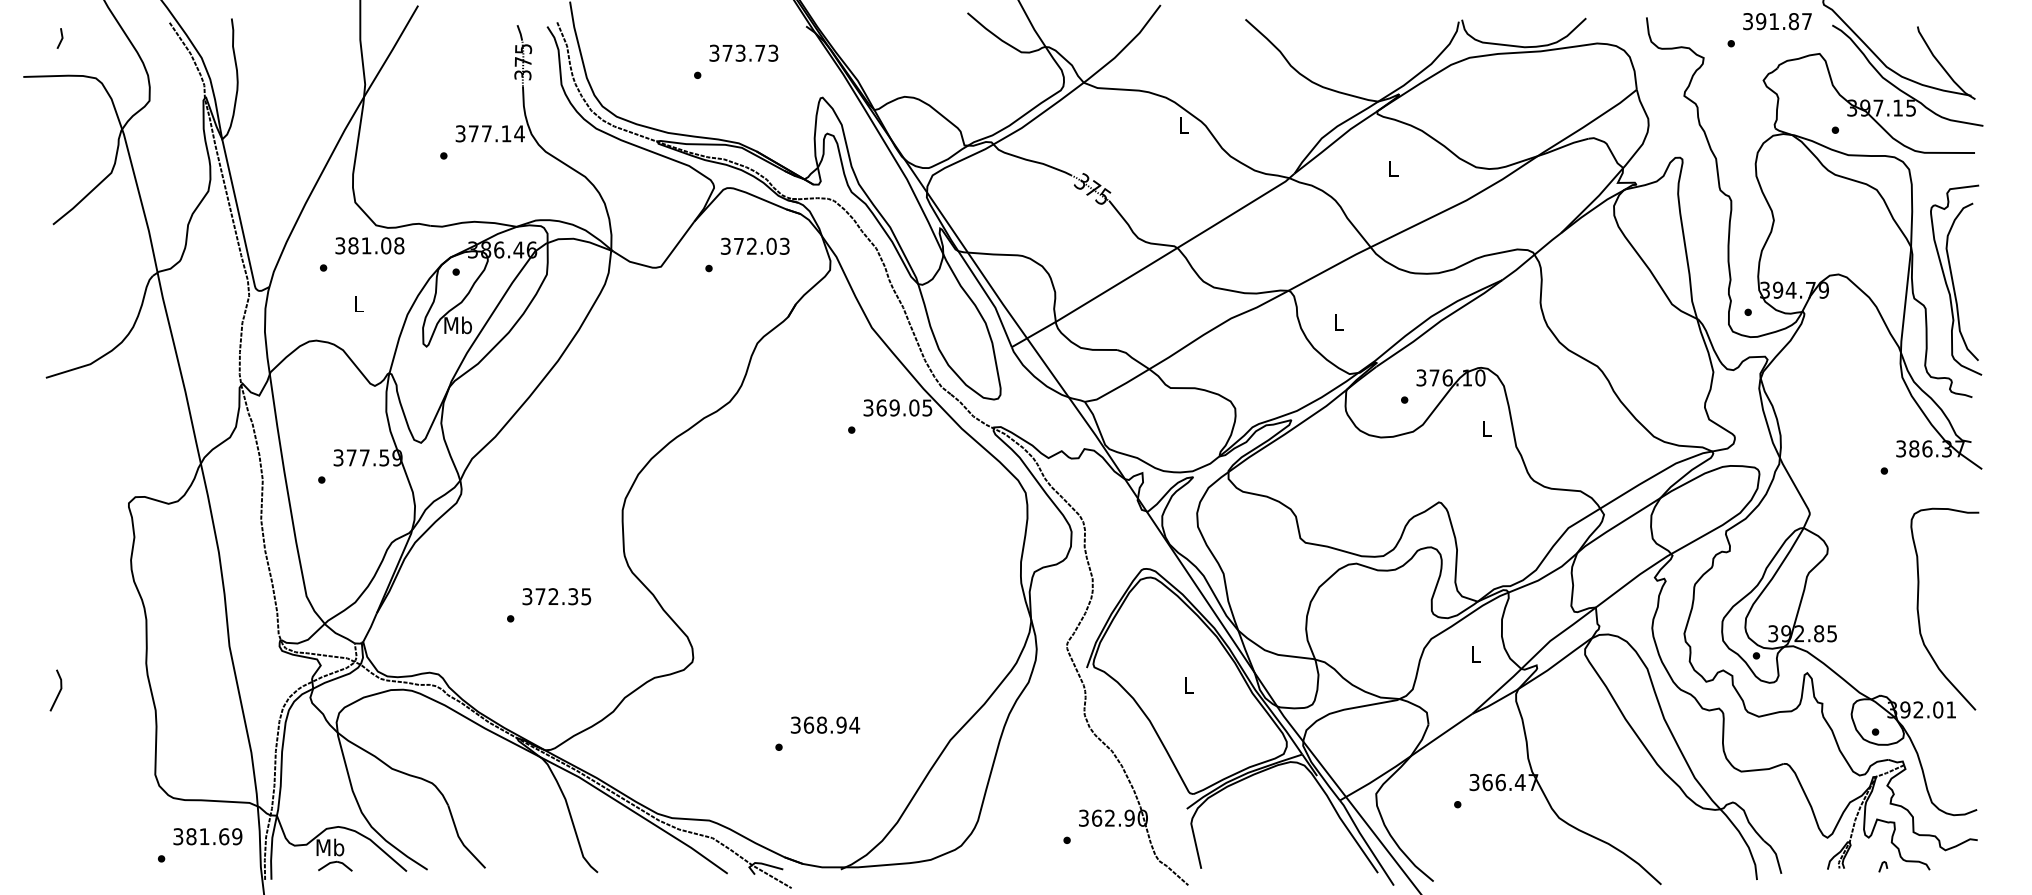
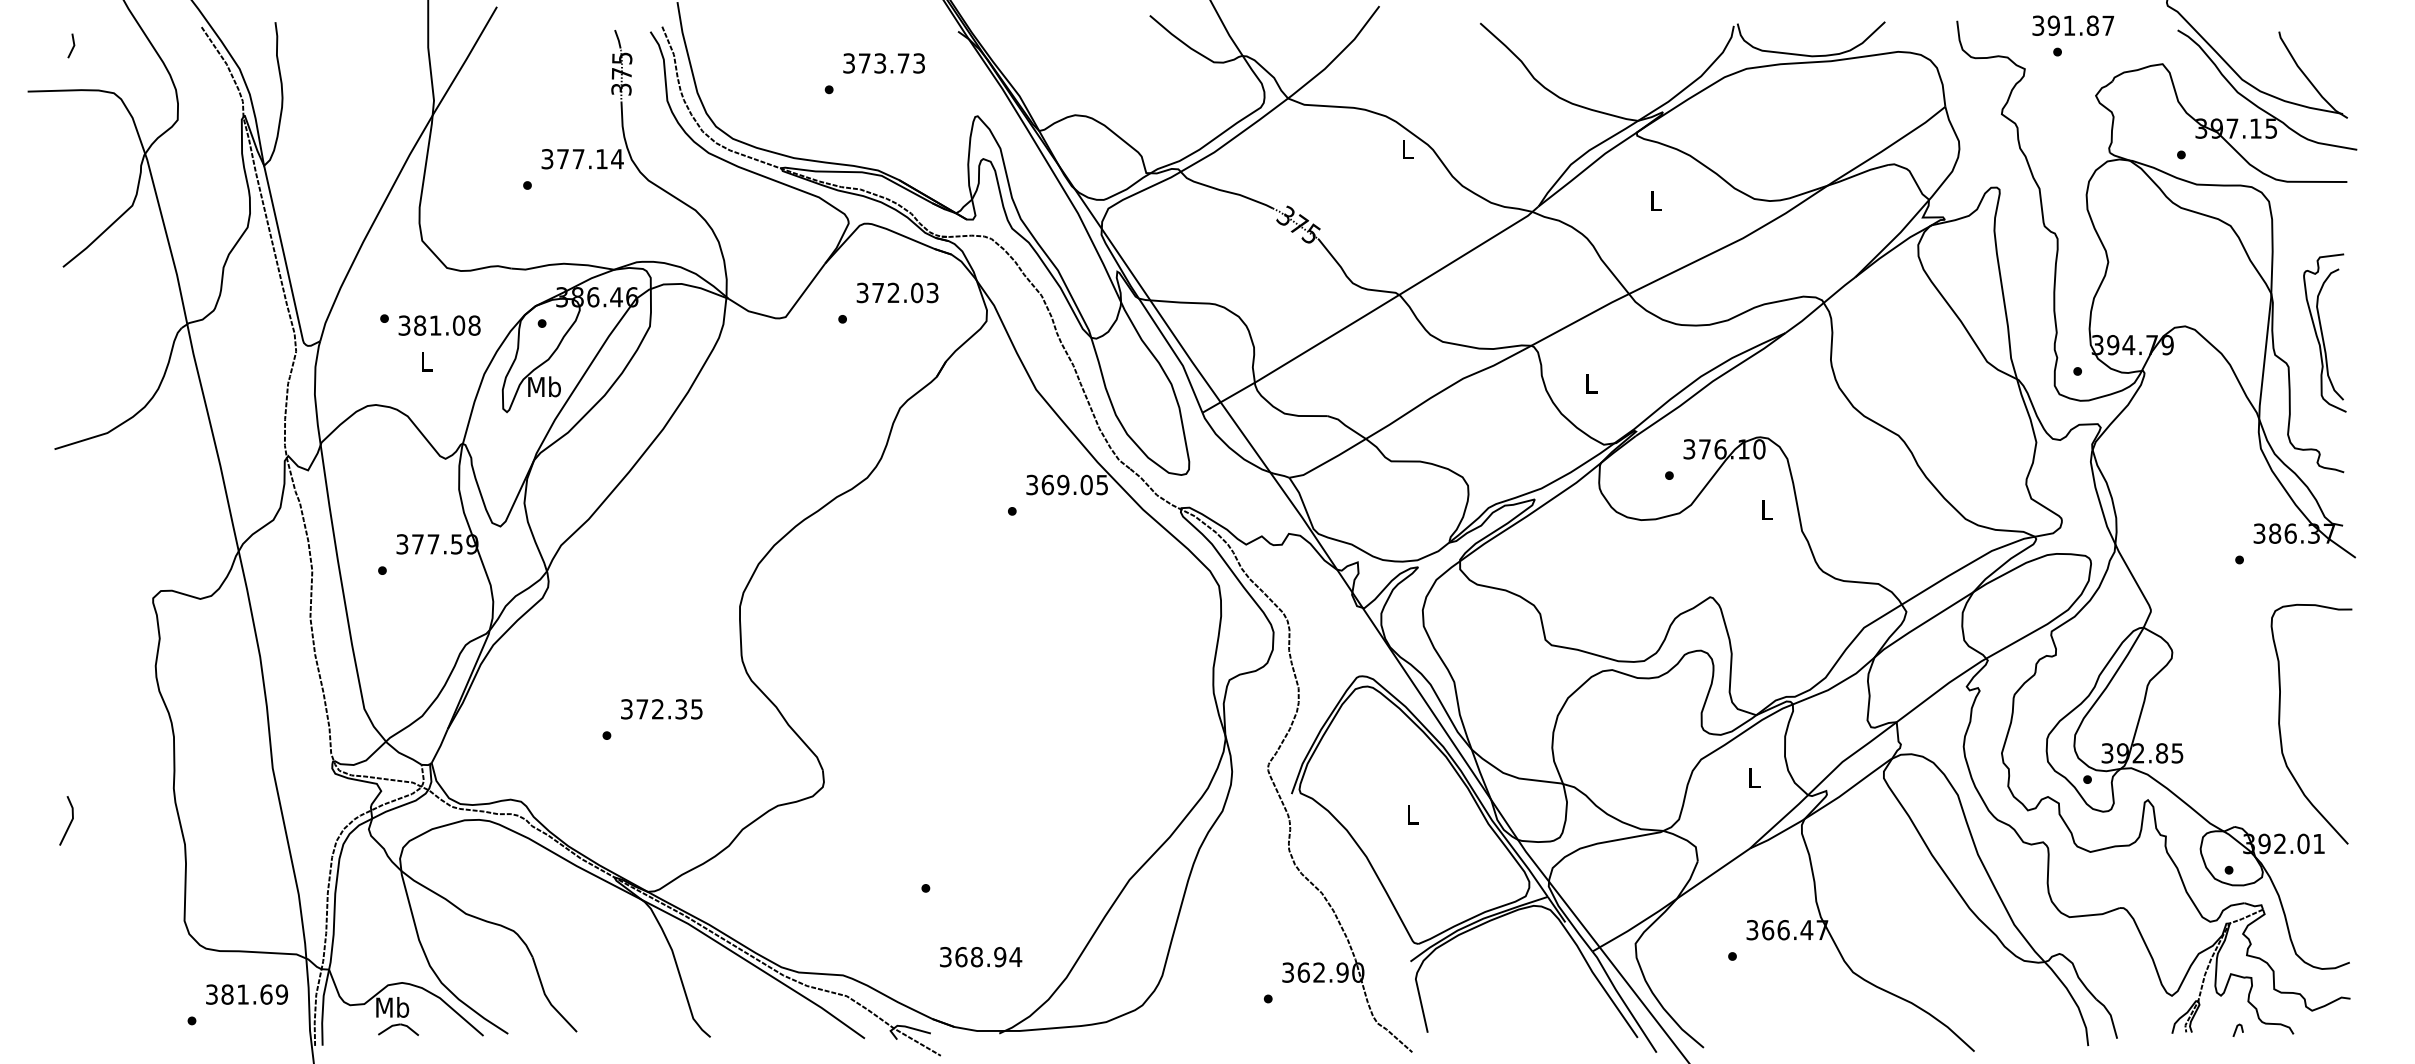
text: (1777, 21) -> (2073, 25), moved
text: (369, 245) -> (439, 325), moved
part: (1956, 279) -> (2325, 332), size x0.7
text: (825, 724) -> (981, 956), moved

